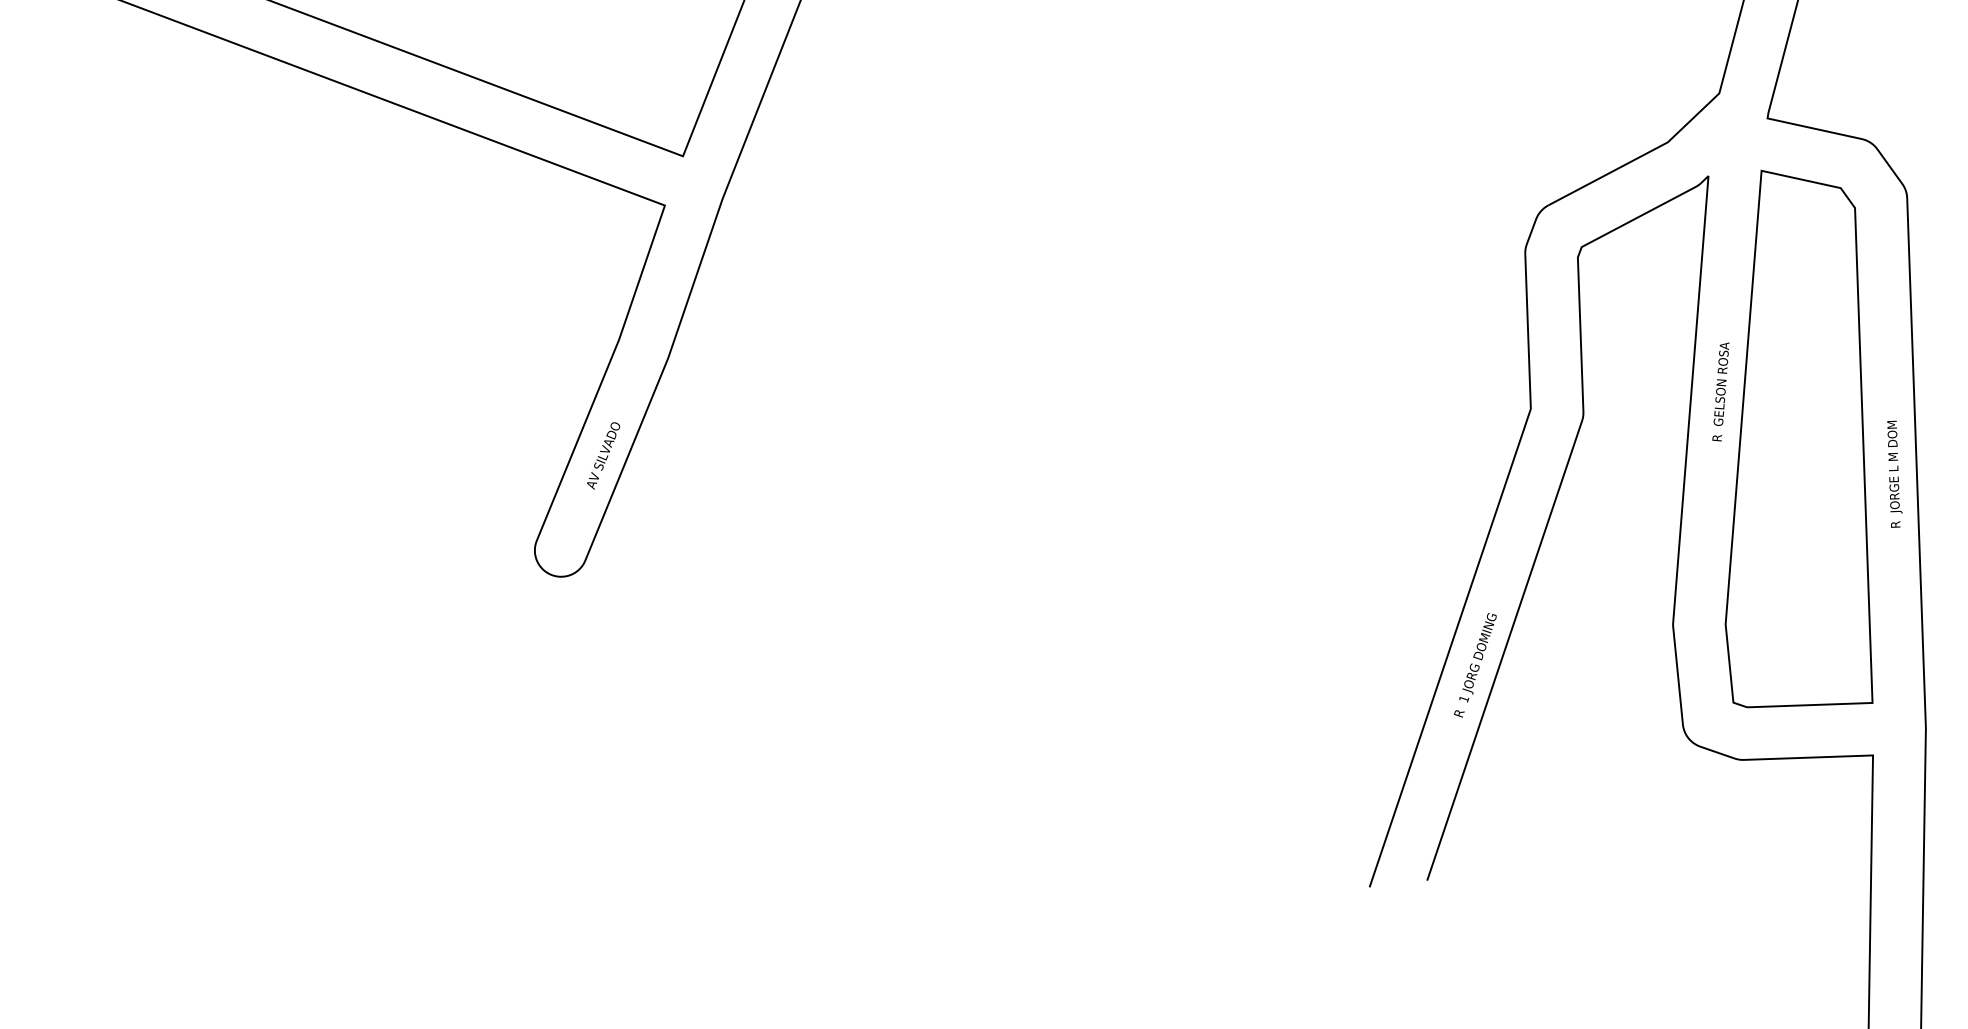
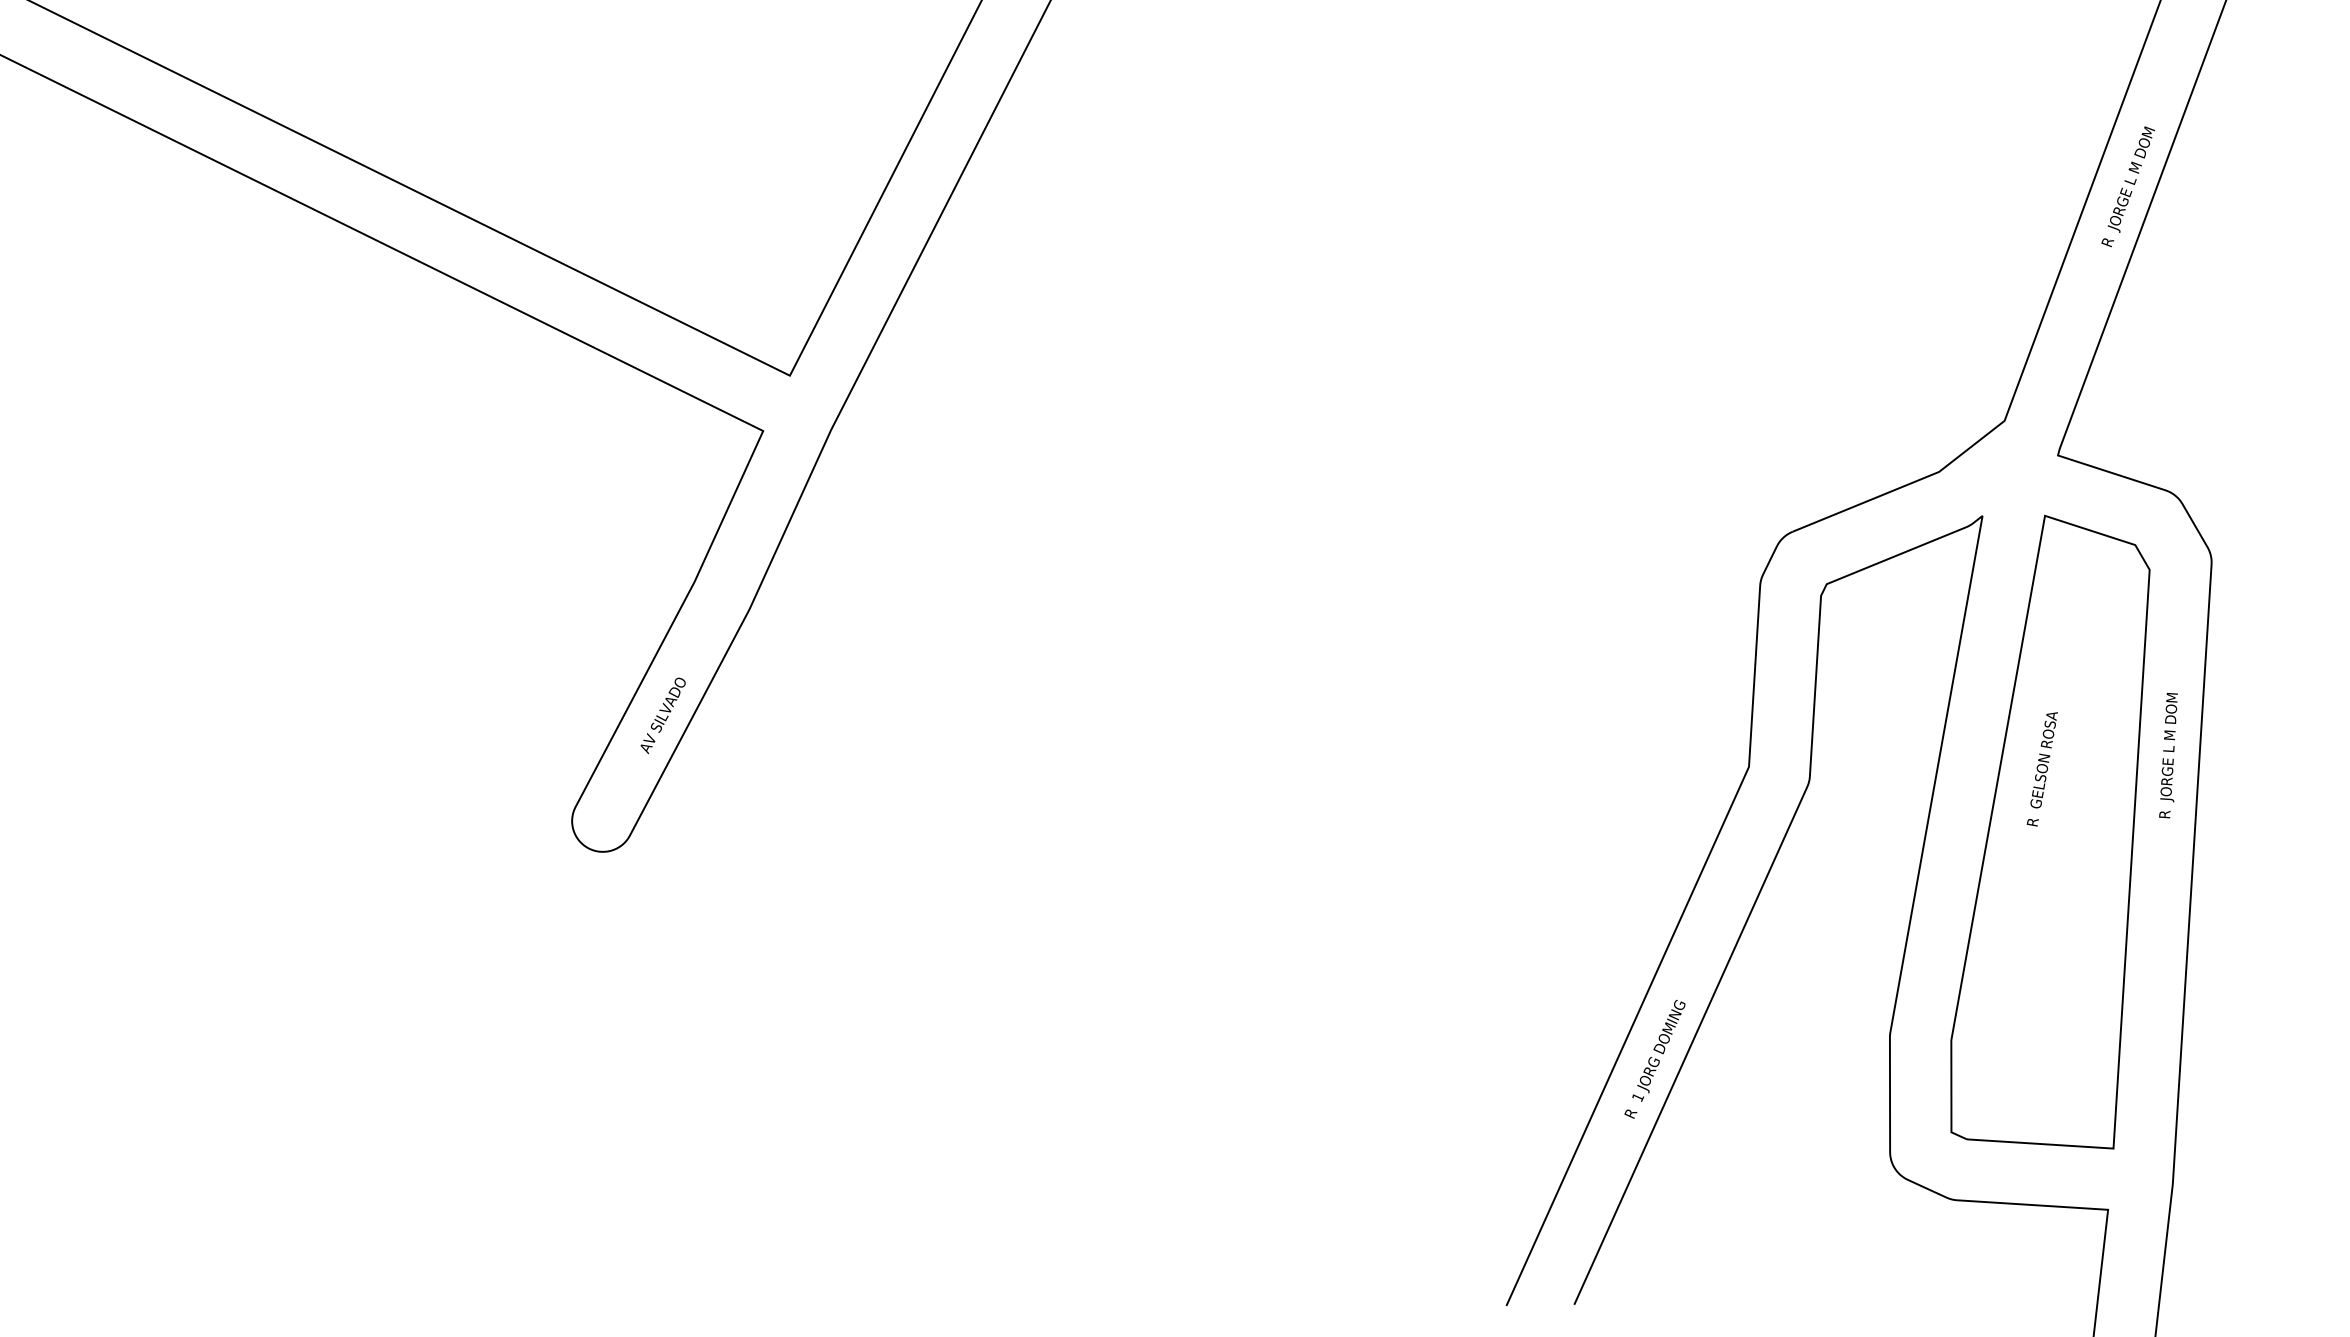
text: (1720, 392) -> (2041, 769), moved
text: (1893, 474) -> (2168, 755), moved

